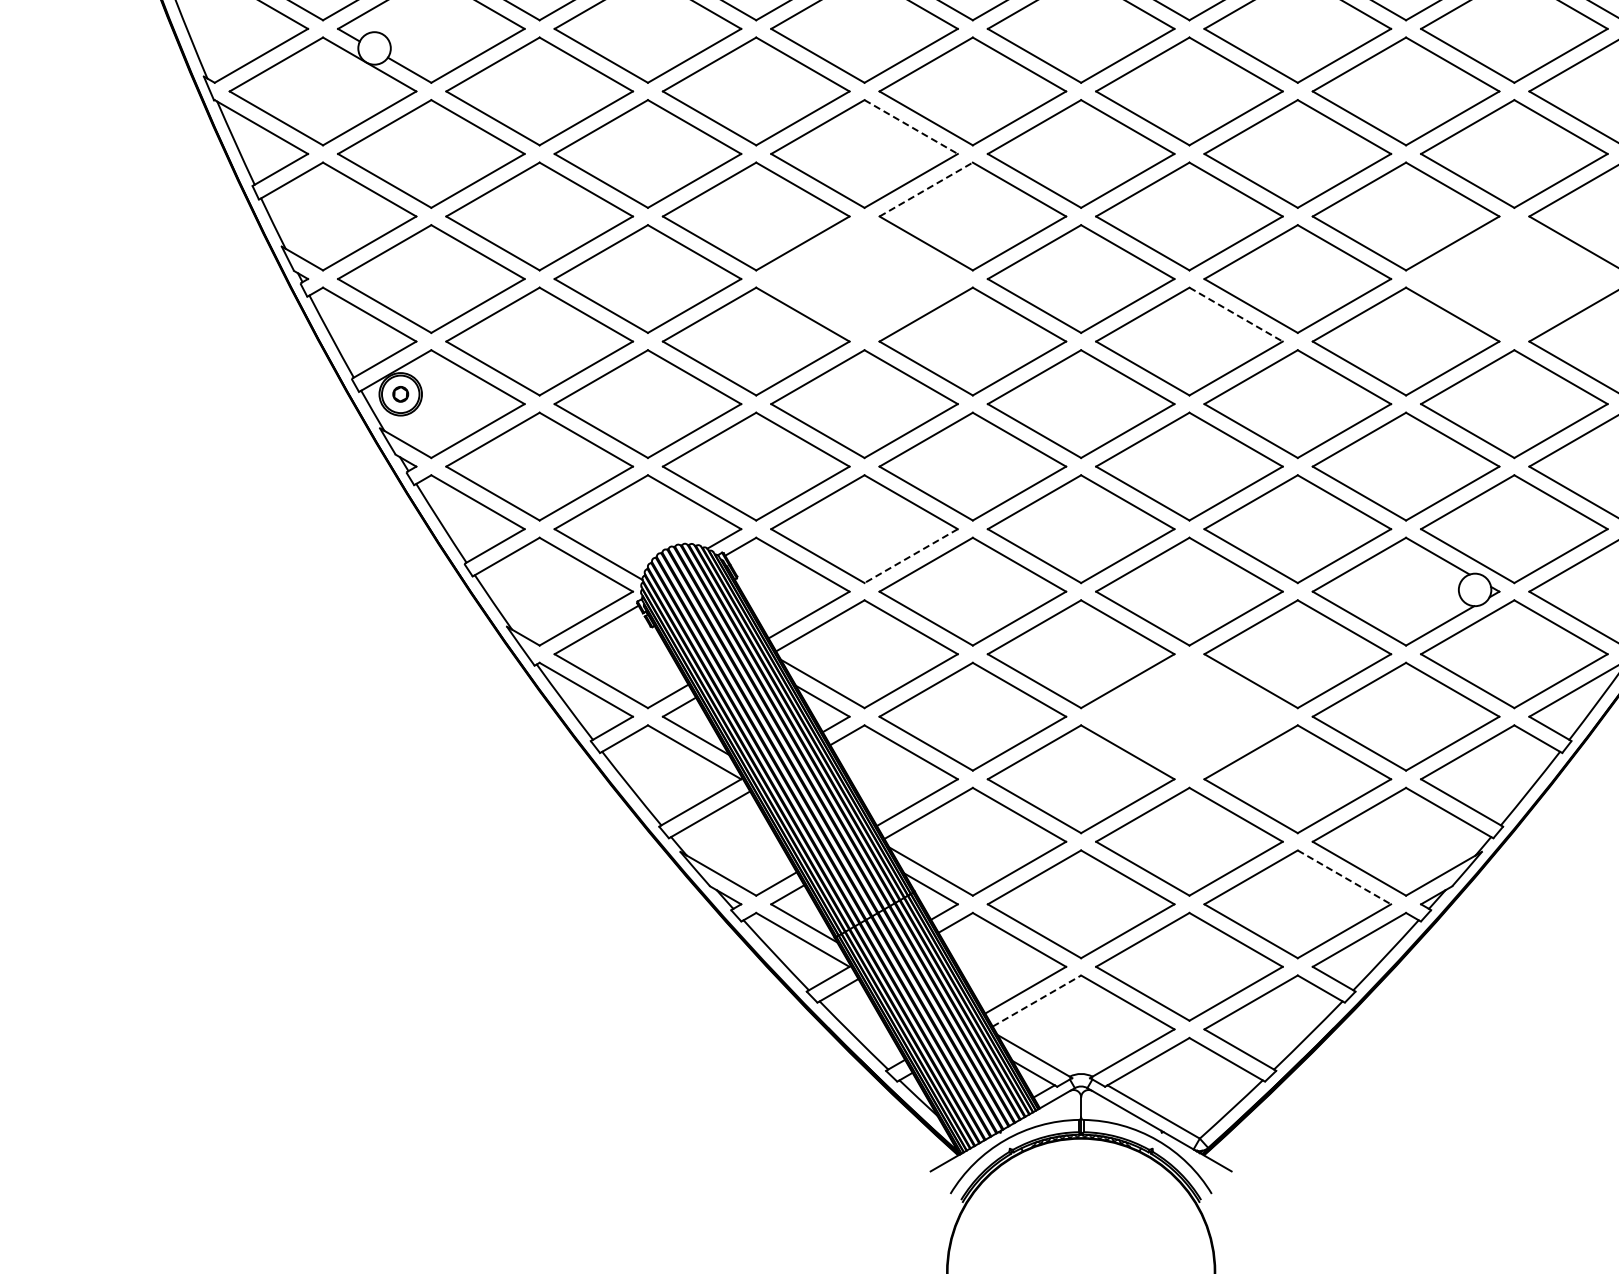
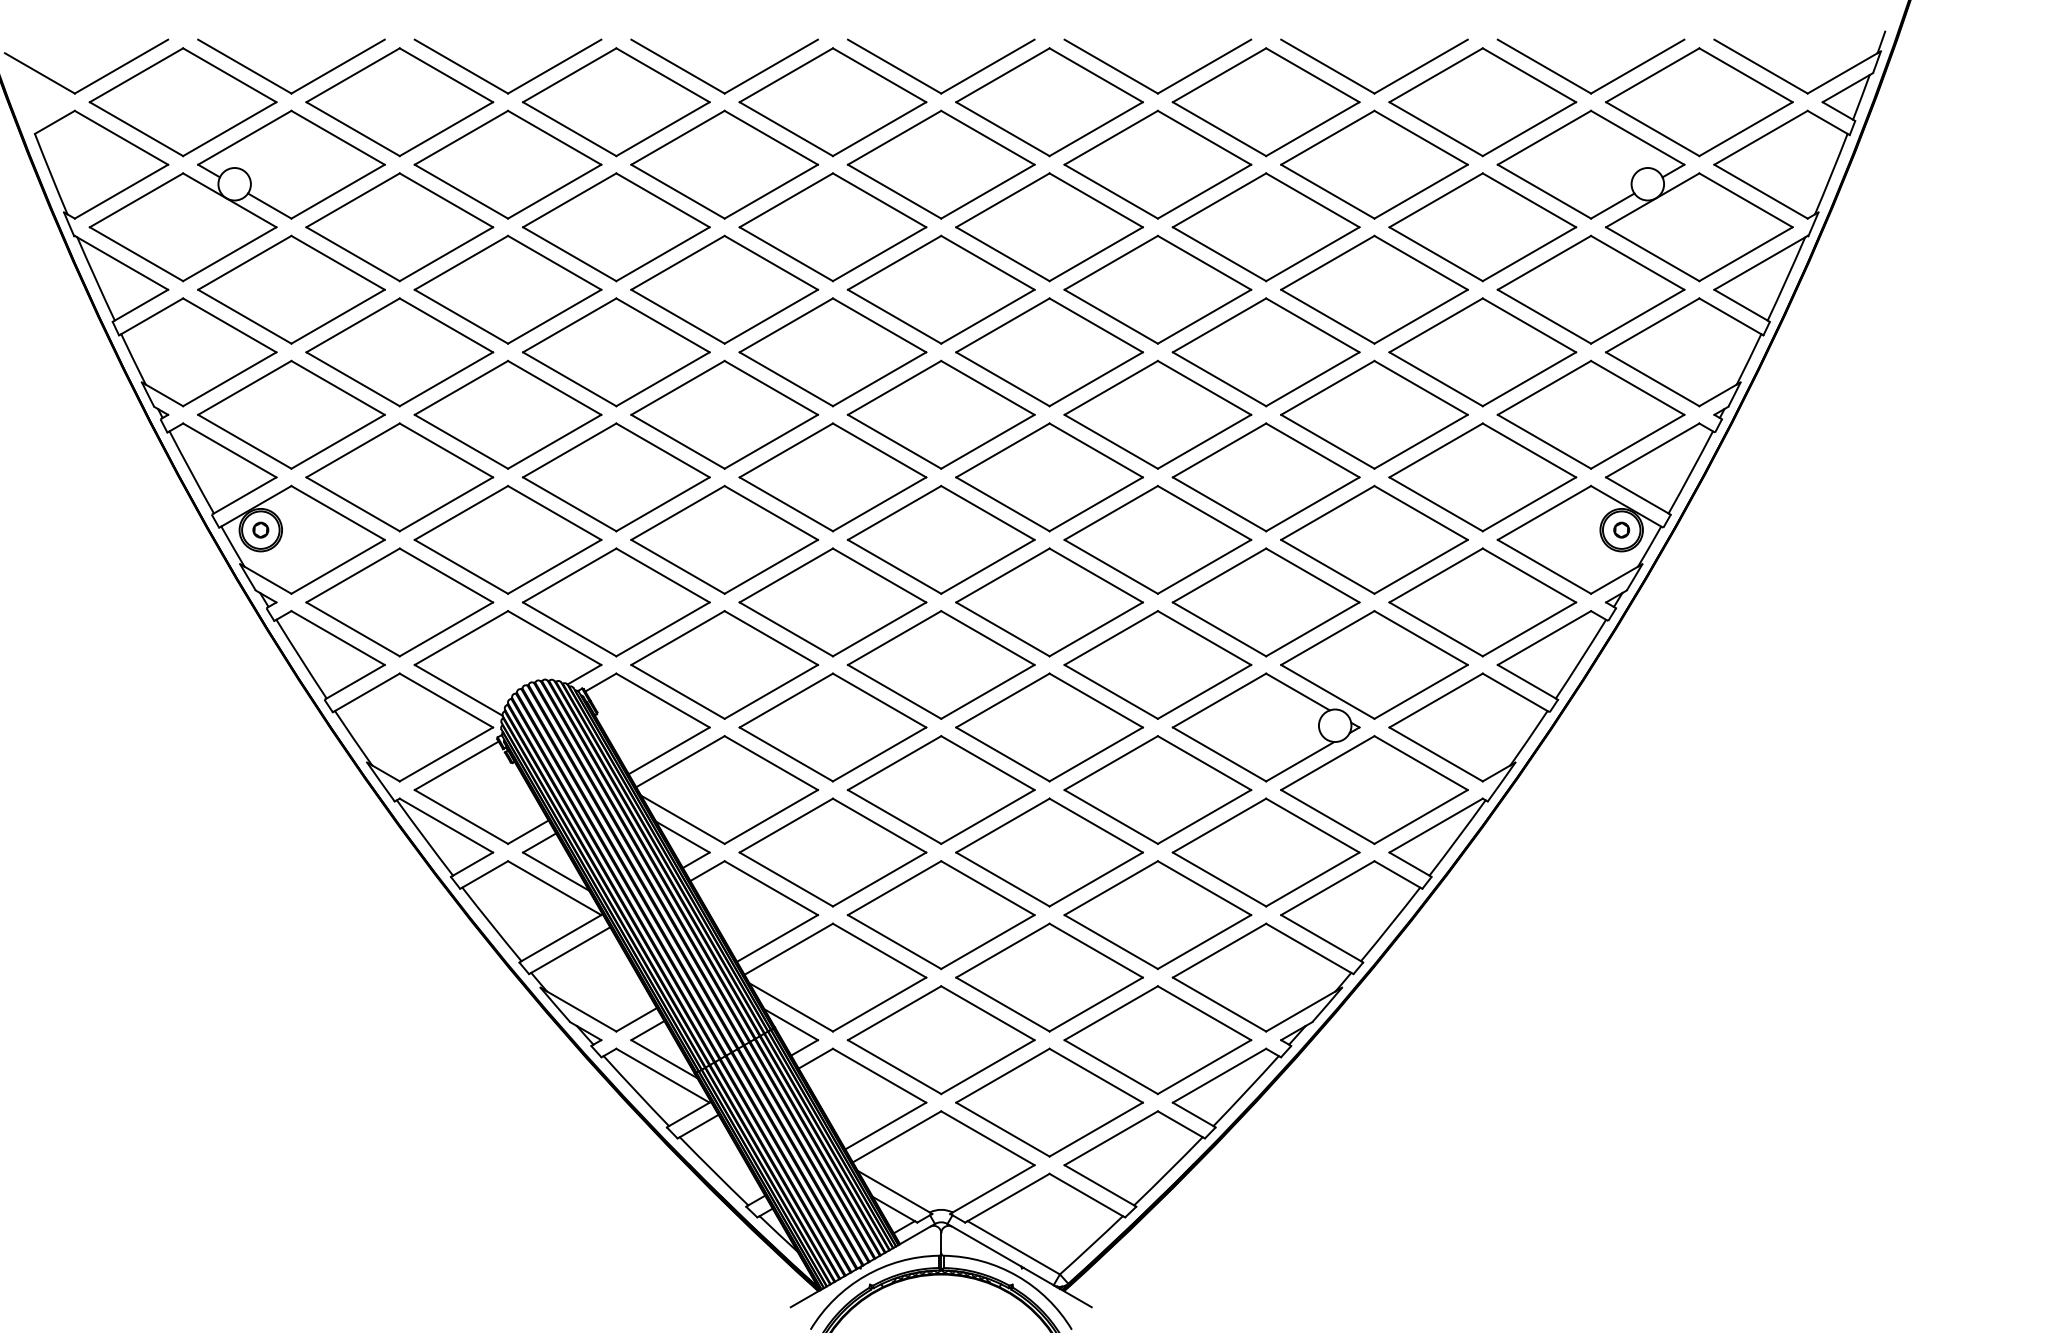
line: (911, 126) -> (771, 262), dashed -> solid
line: (926, 189) -> (786, 325), dashed -> solid
part: (864, 278) -> (724, 414), added
part: (1514, 278) -> (1374, 414), added
line: (1236, 314) -> (1096, 450), dashed -> solid
line: (911, 555) -> (771, 691), dashed -> solid
part: (1189, 716) -> (1049, 852), added
line: (1344, 877) -> (1204, 1013), dashed -> solid
line: (1037, 1000) -> (897, 1136), dashed -> solid

